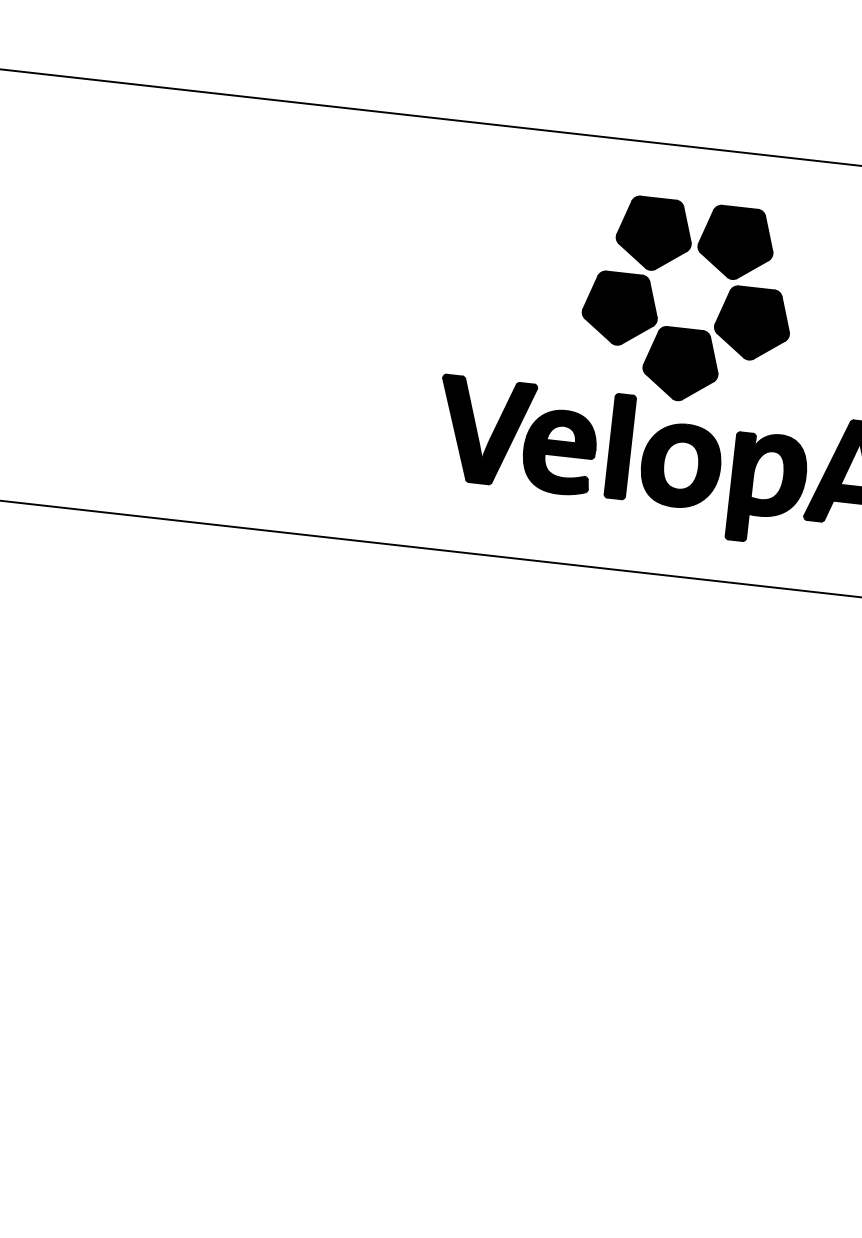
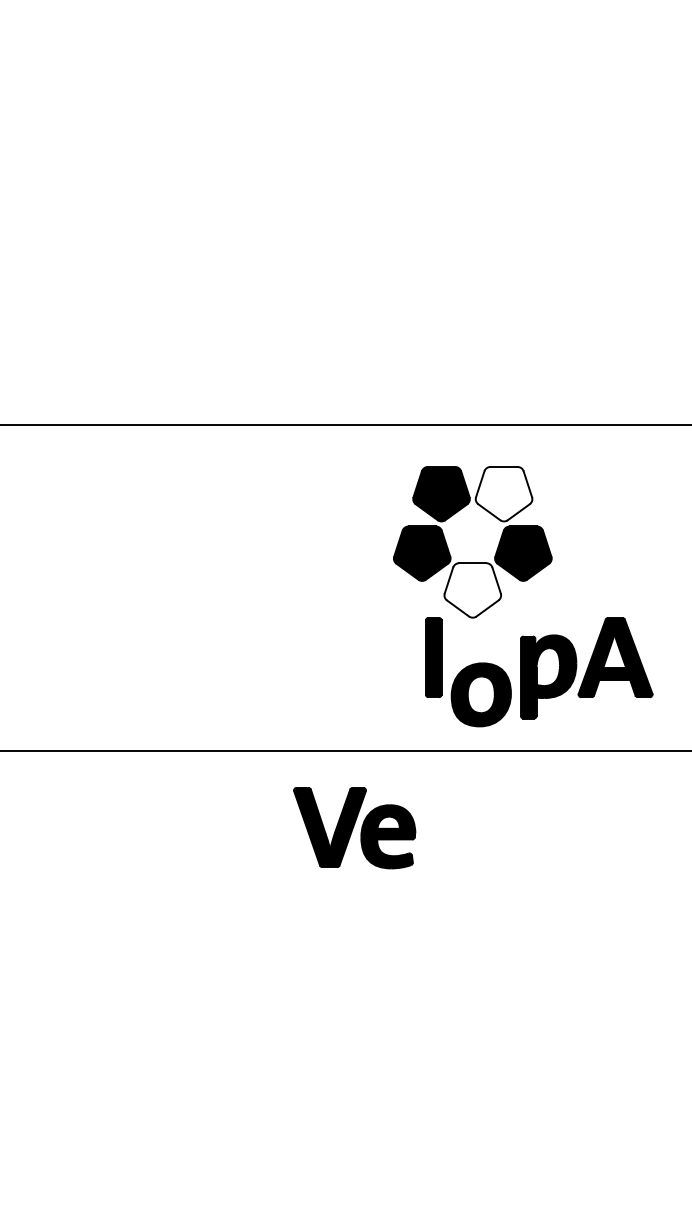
fill: (735, 242) -> (503, 493), removed
fill: (680, 364) -> (472, 590), removed
part: (516, 436) -> (354, 828), moved
part: (680, 465) -> (480, 694), moved

